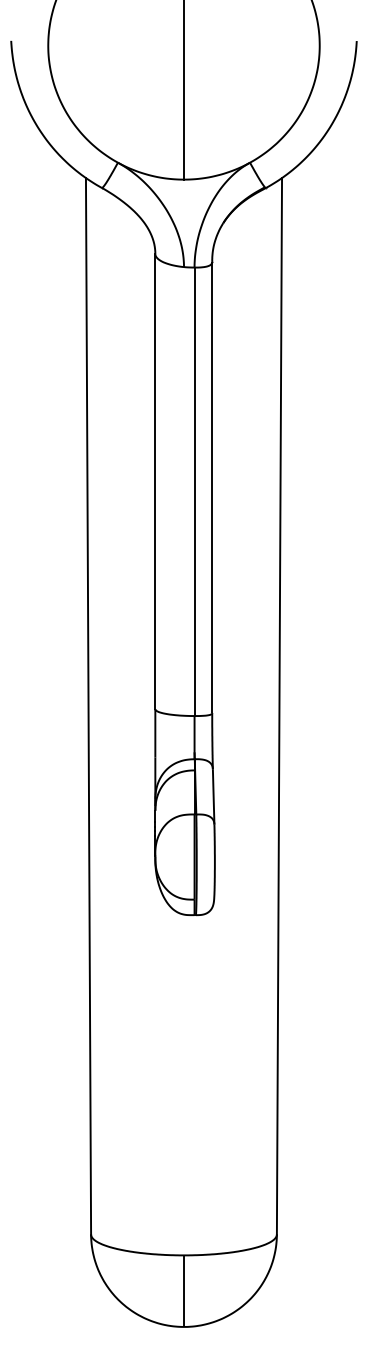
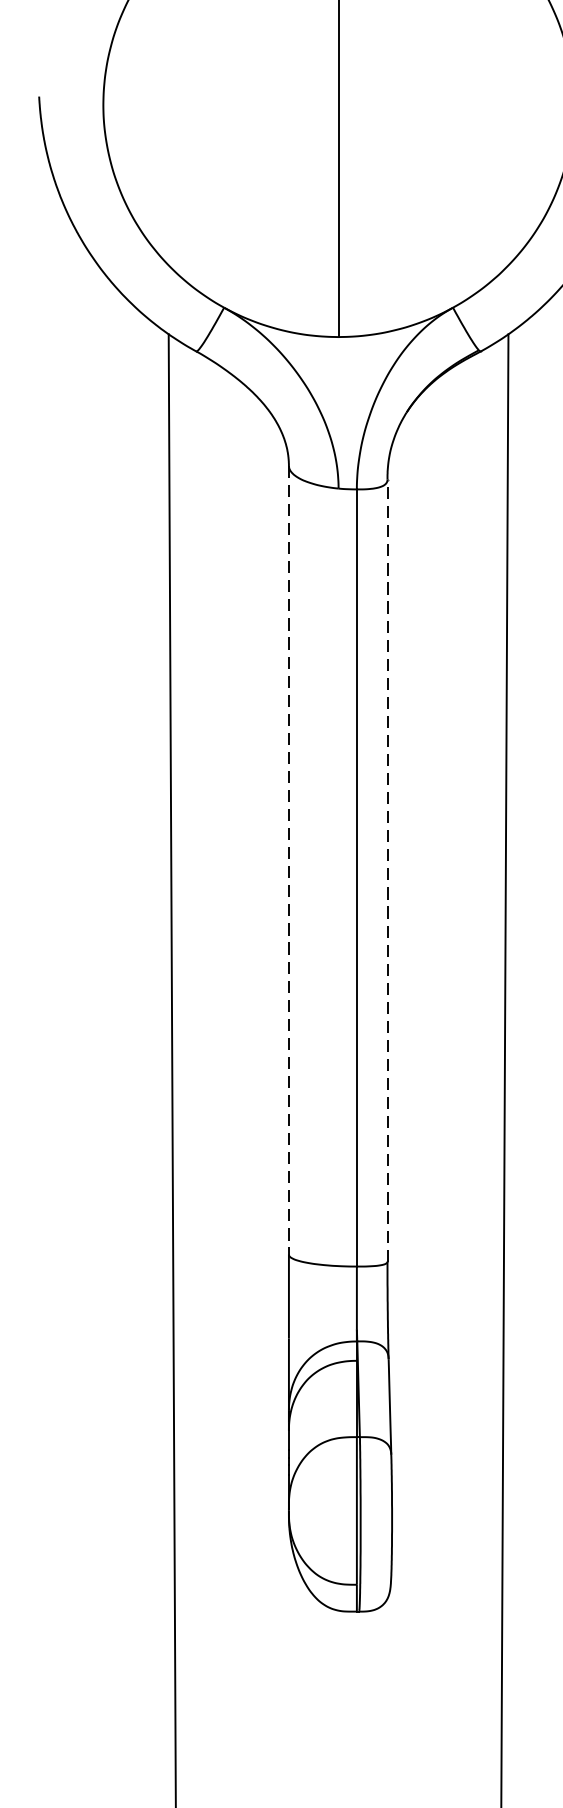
line: (155, 481) -> (289, 860), solid -> dashed
line: (212, 487) -> (387, 870), solid -> dashed

